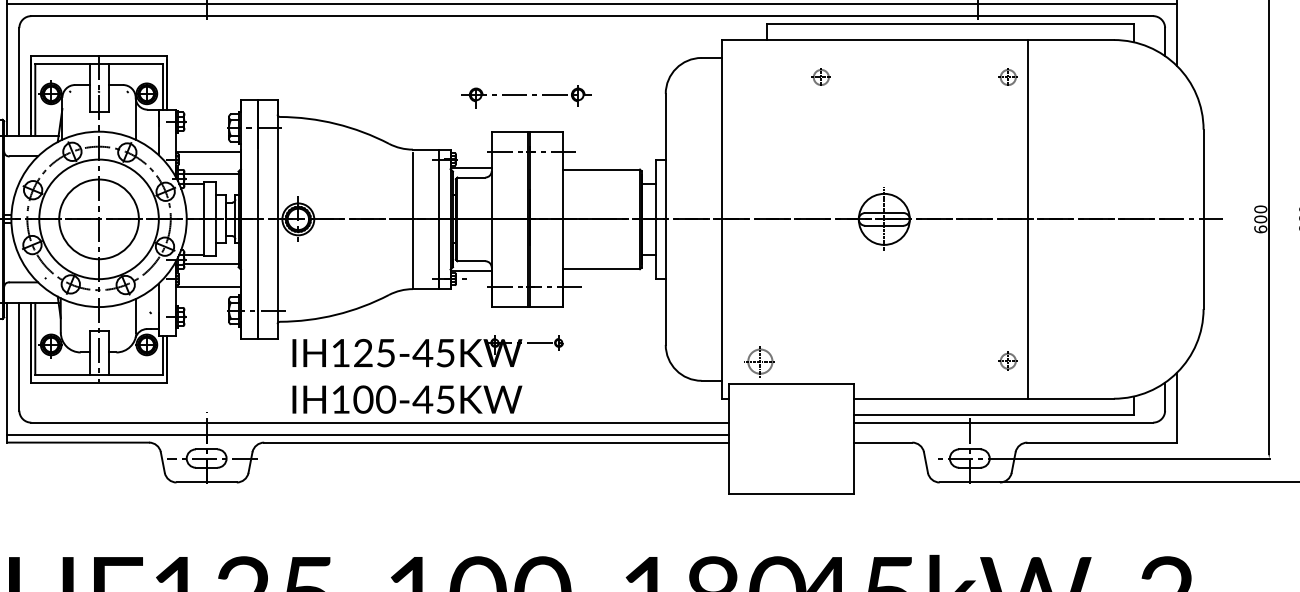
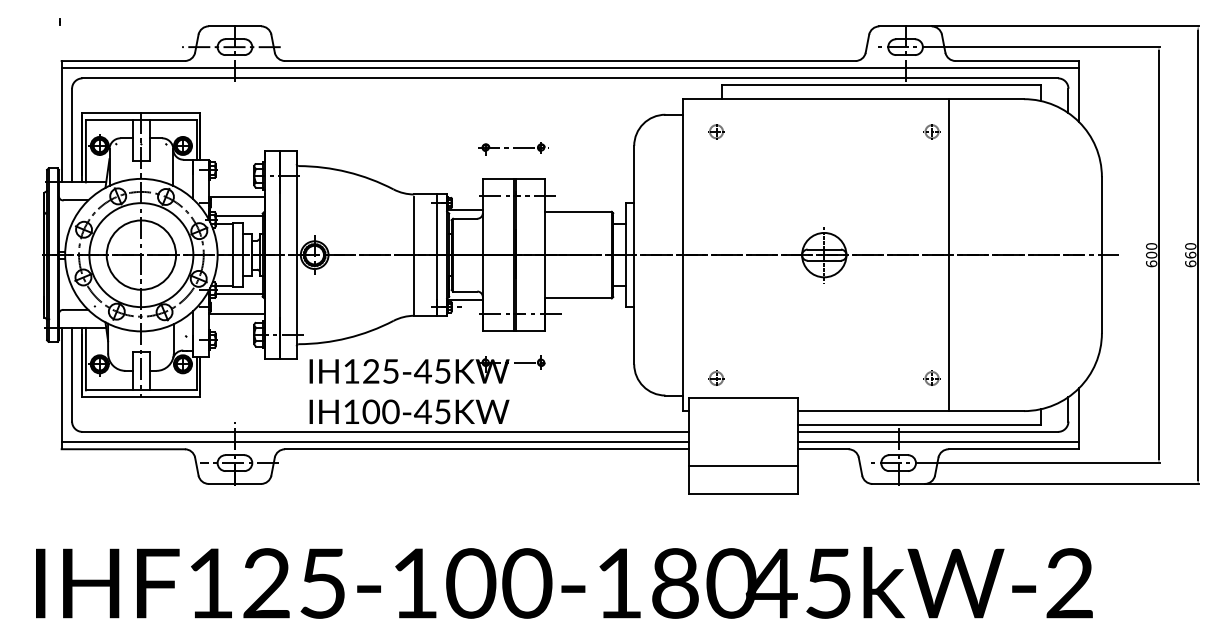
part: (821, 77) -> (716, 131), moved
part: (526, 96) -> (513, 148), size x0.62
part: (760, 360) -> (716, 377), size x0.62
line: (1015, 434) -> (938, 442), added
line: (791, 462) -> (743, 466), added

